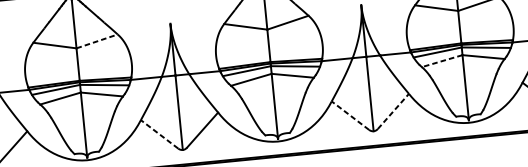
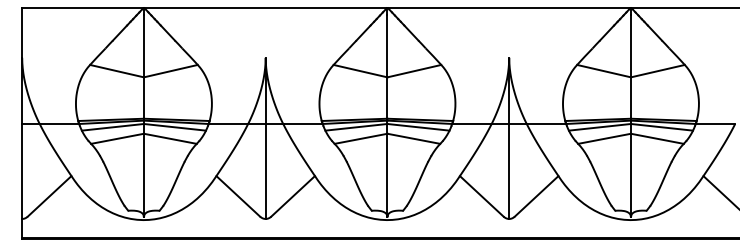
line: (96, 41) -> (170, 71), dashed -> solid
line: (442, 60) -> (604, 138), dashed -> solid
line: (393, 111) -> (536, 196), dashed -> solid
line: (350, 115) -> (481, 196), dashed -> solid
line: (159, 134) -> (238, 196), dashed -> solid

